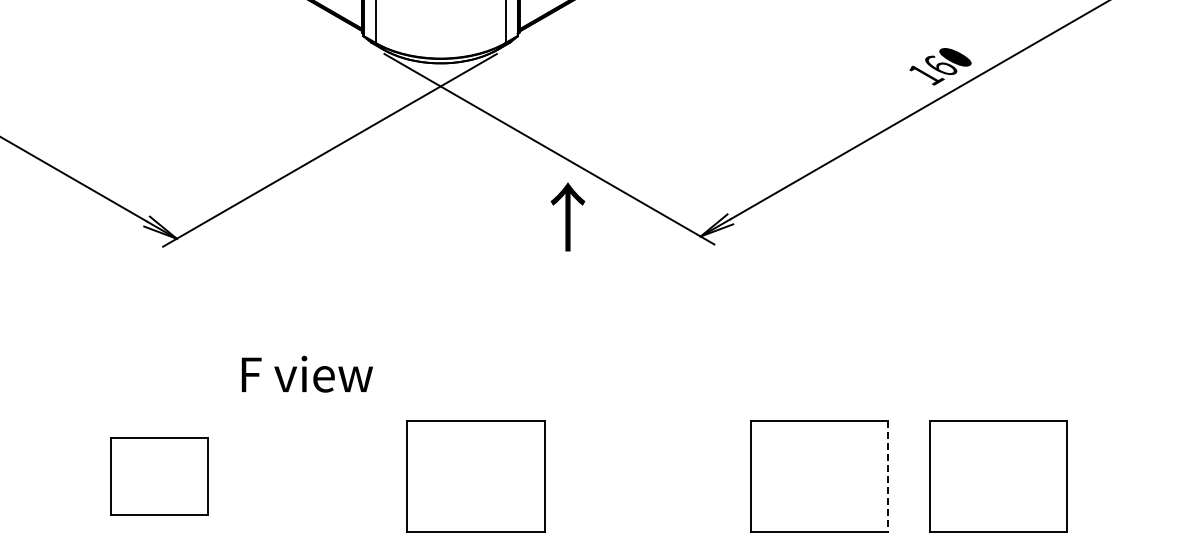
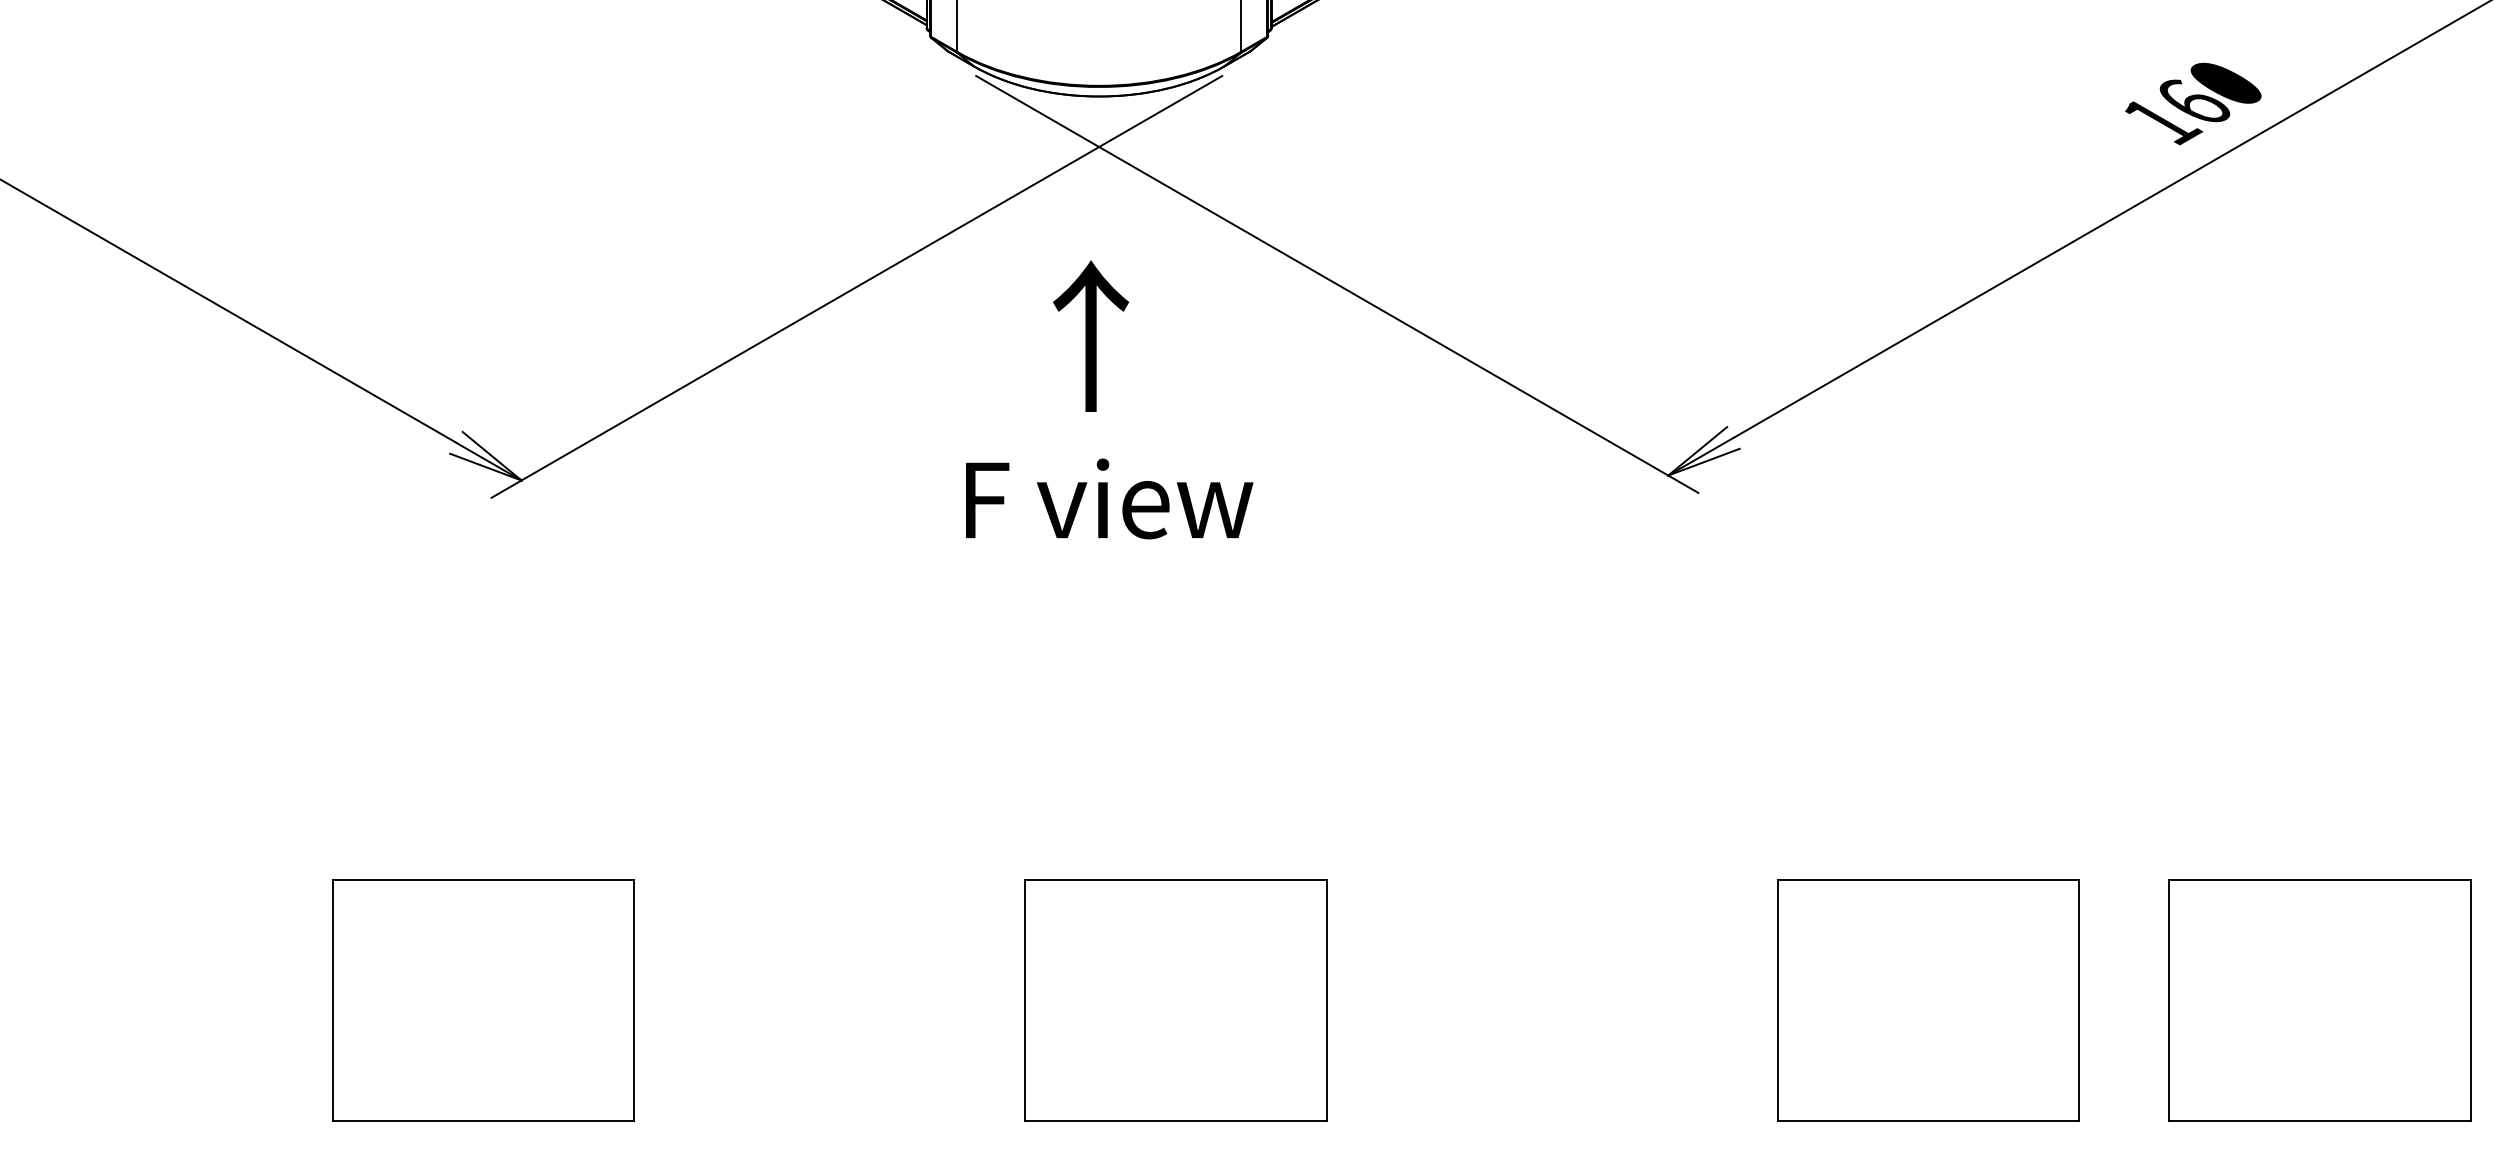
text: (567, 216) -> (1090, 335), moved
text: (306, 373) -> (1107, 497), moved
part: (159, 476) -> (483, 1000), size x1.43
line: (888, 476) -> (2079, 1000), dashed -> solid

